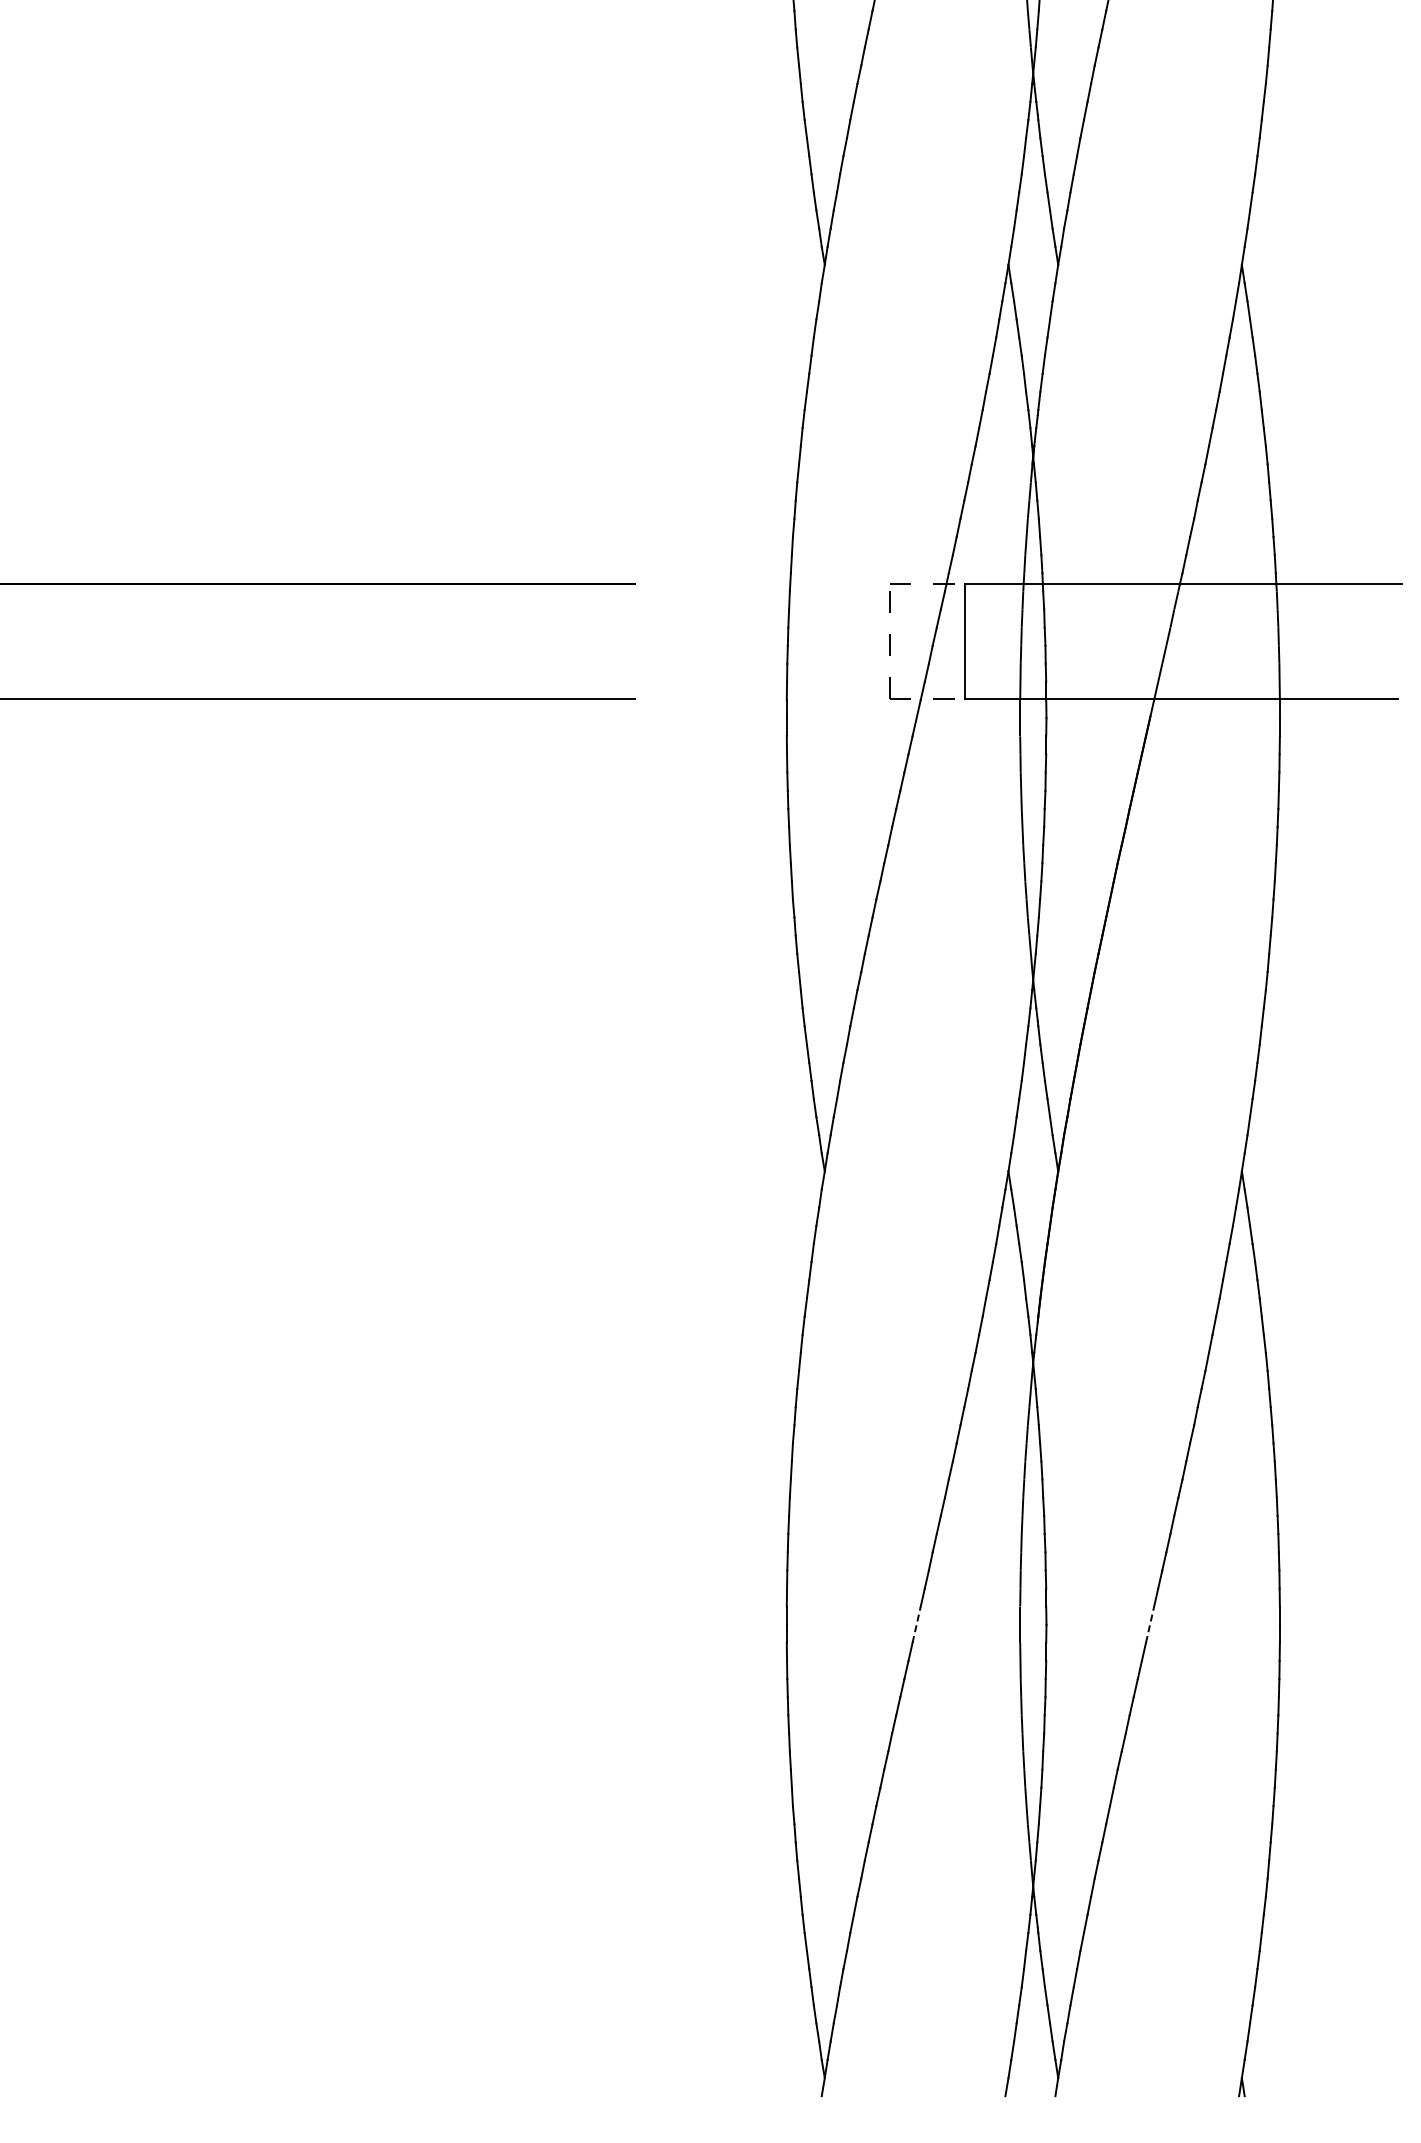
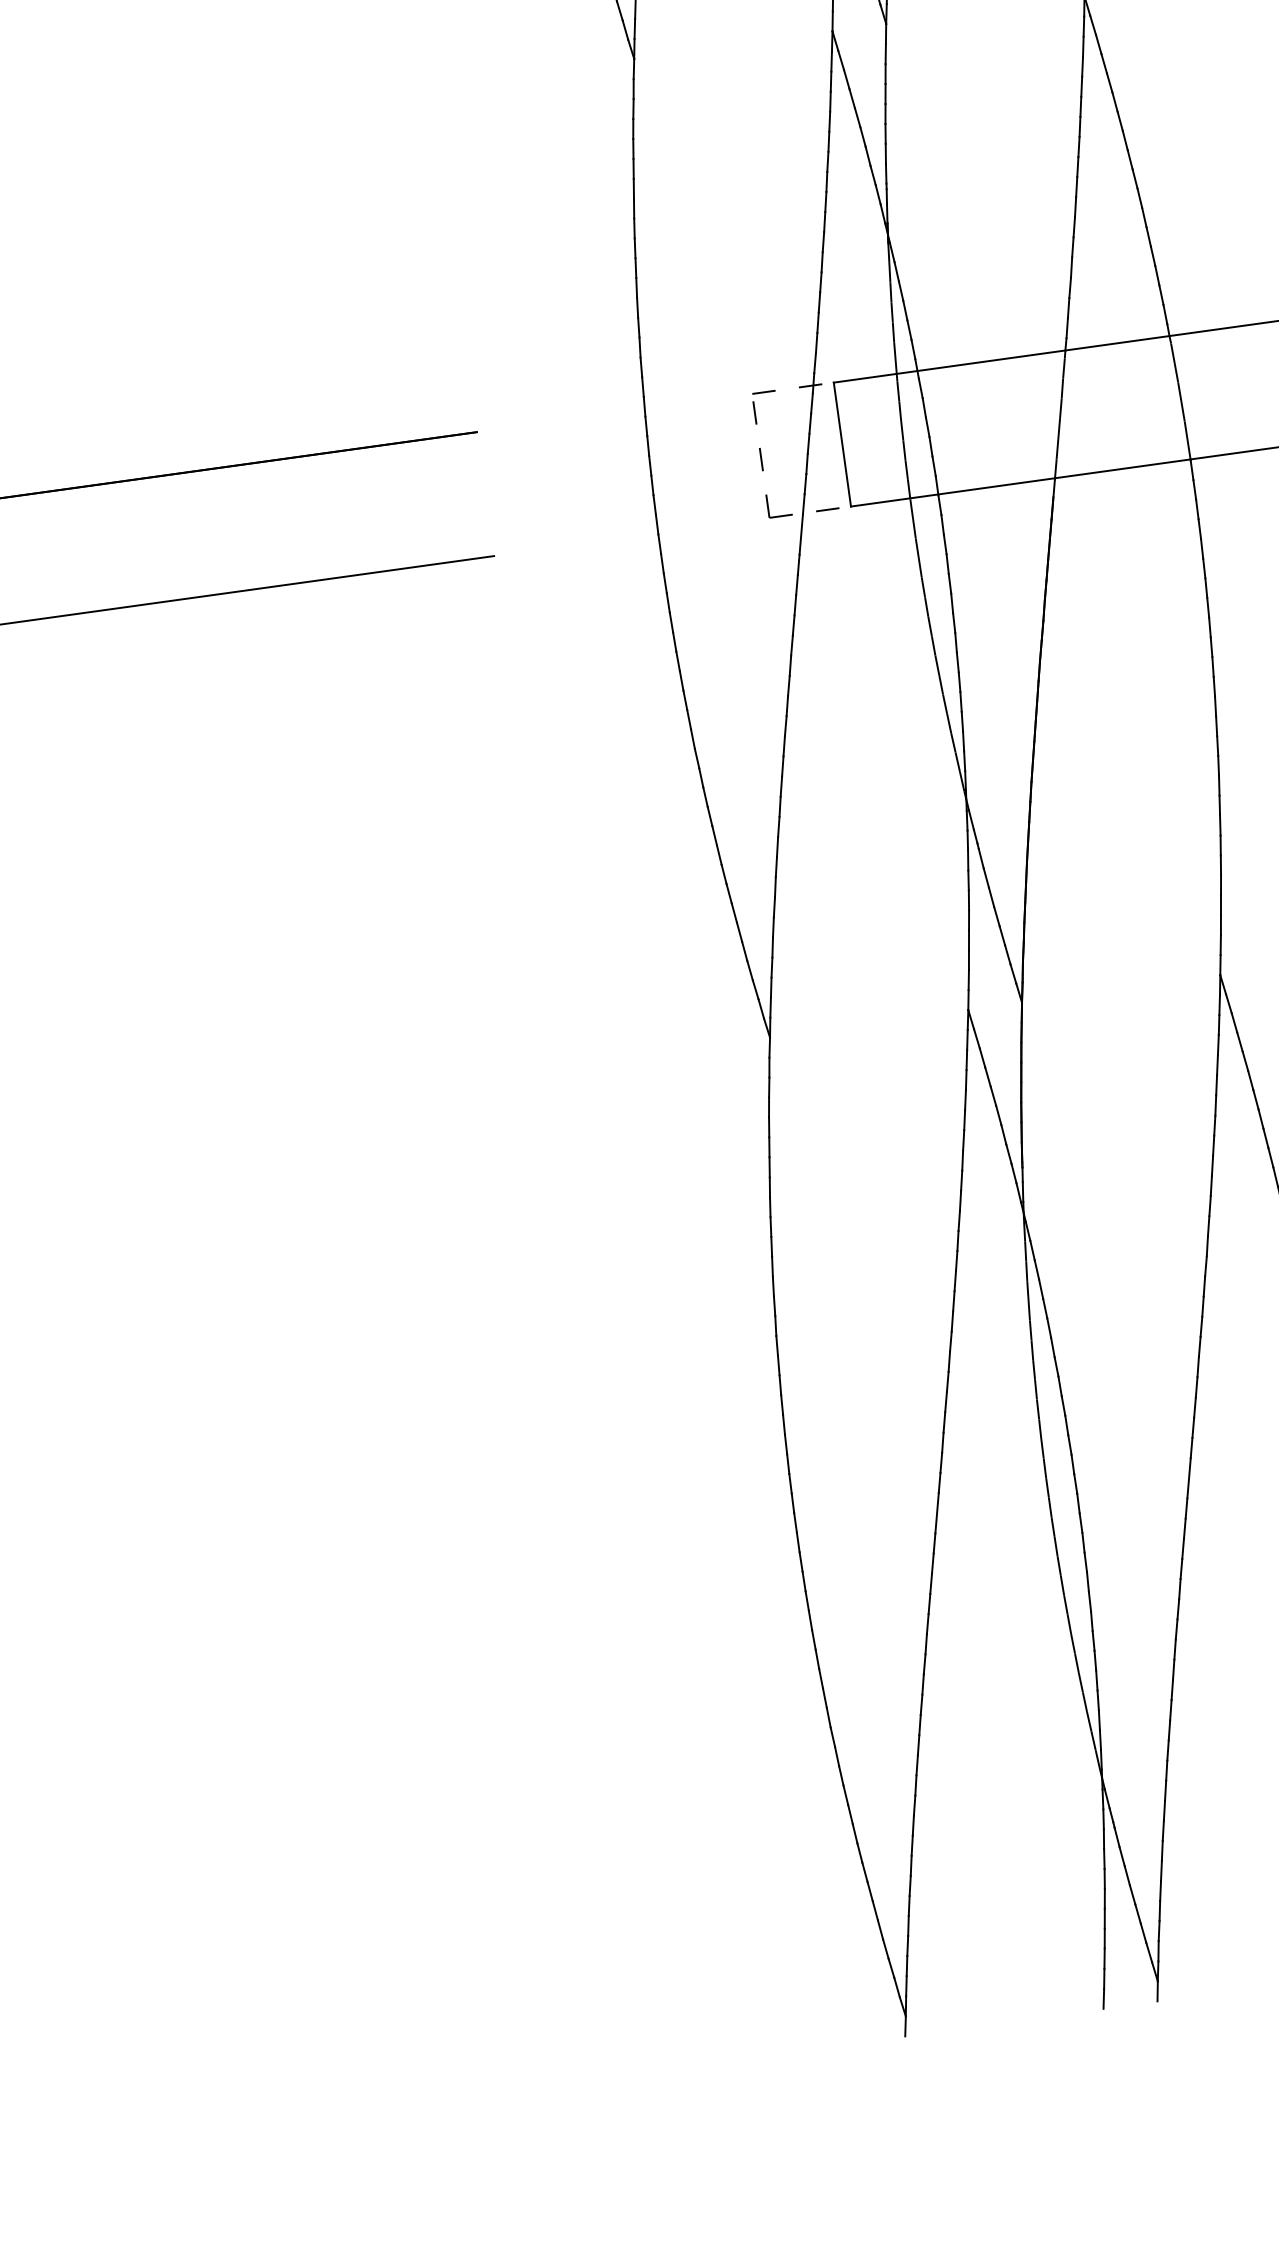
line: (916, 1624) -> (936, 1512), dashed -> solid
line: (1150, 1624) -> (1189, 1477), dashed -> solid

